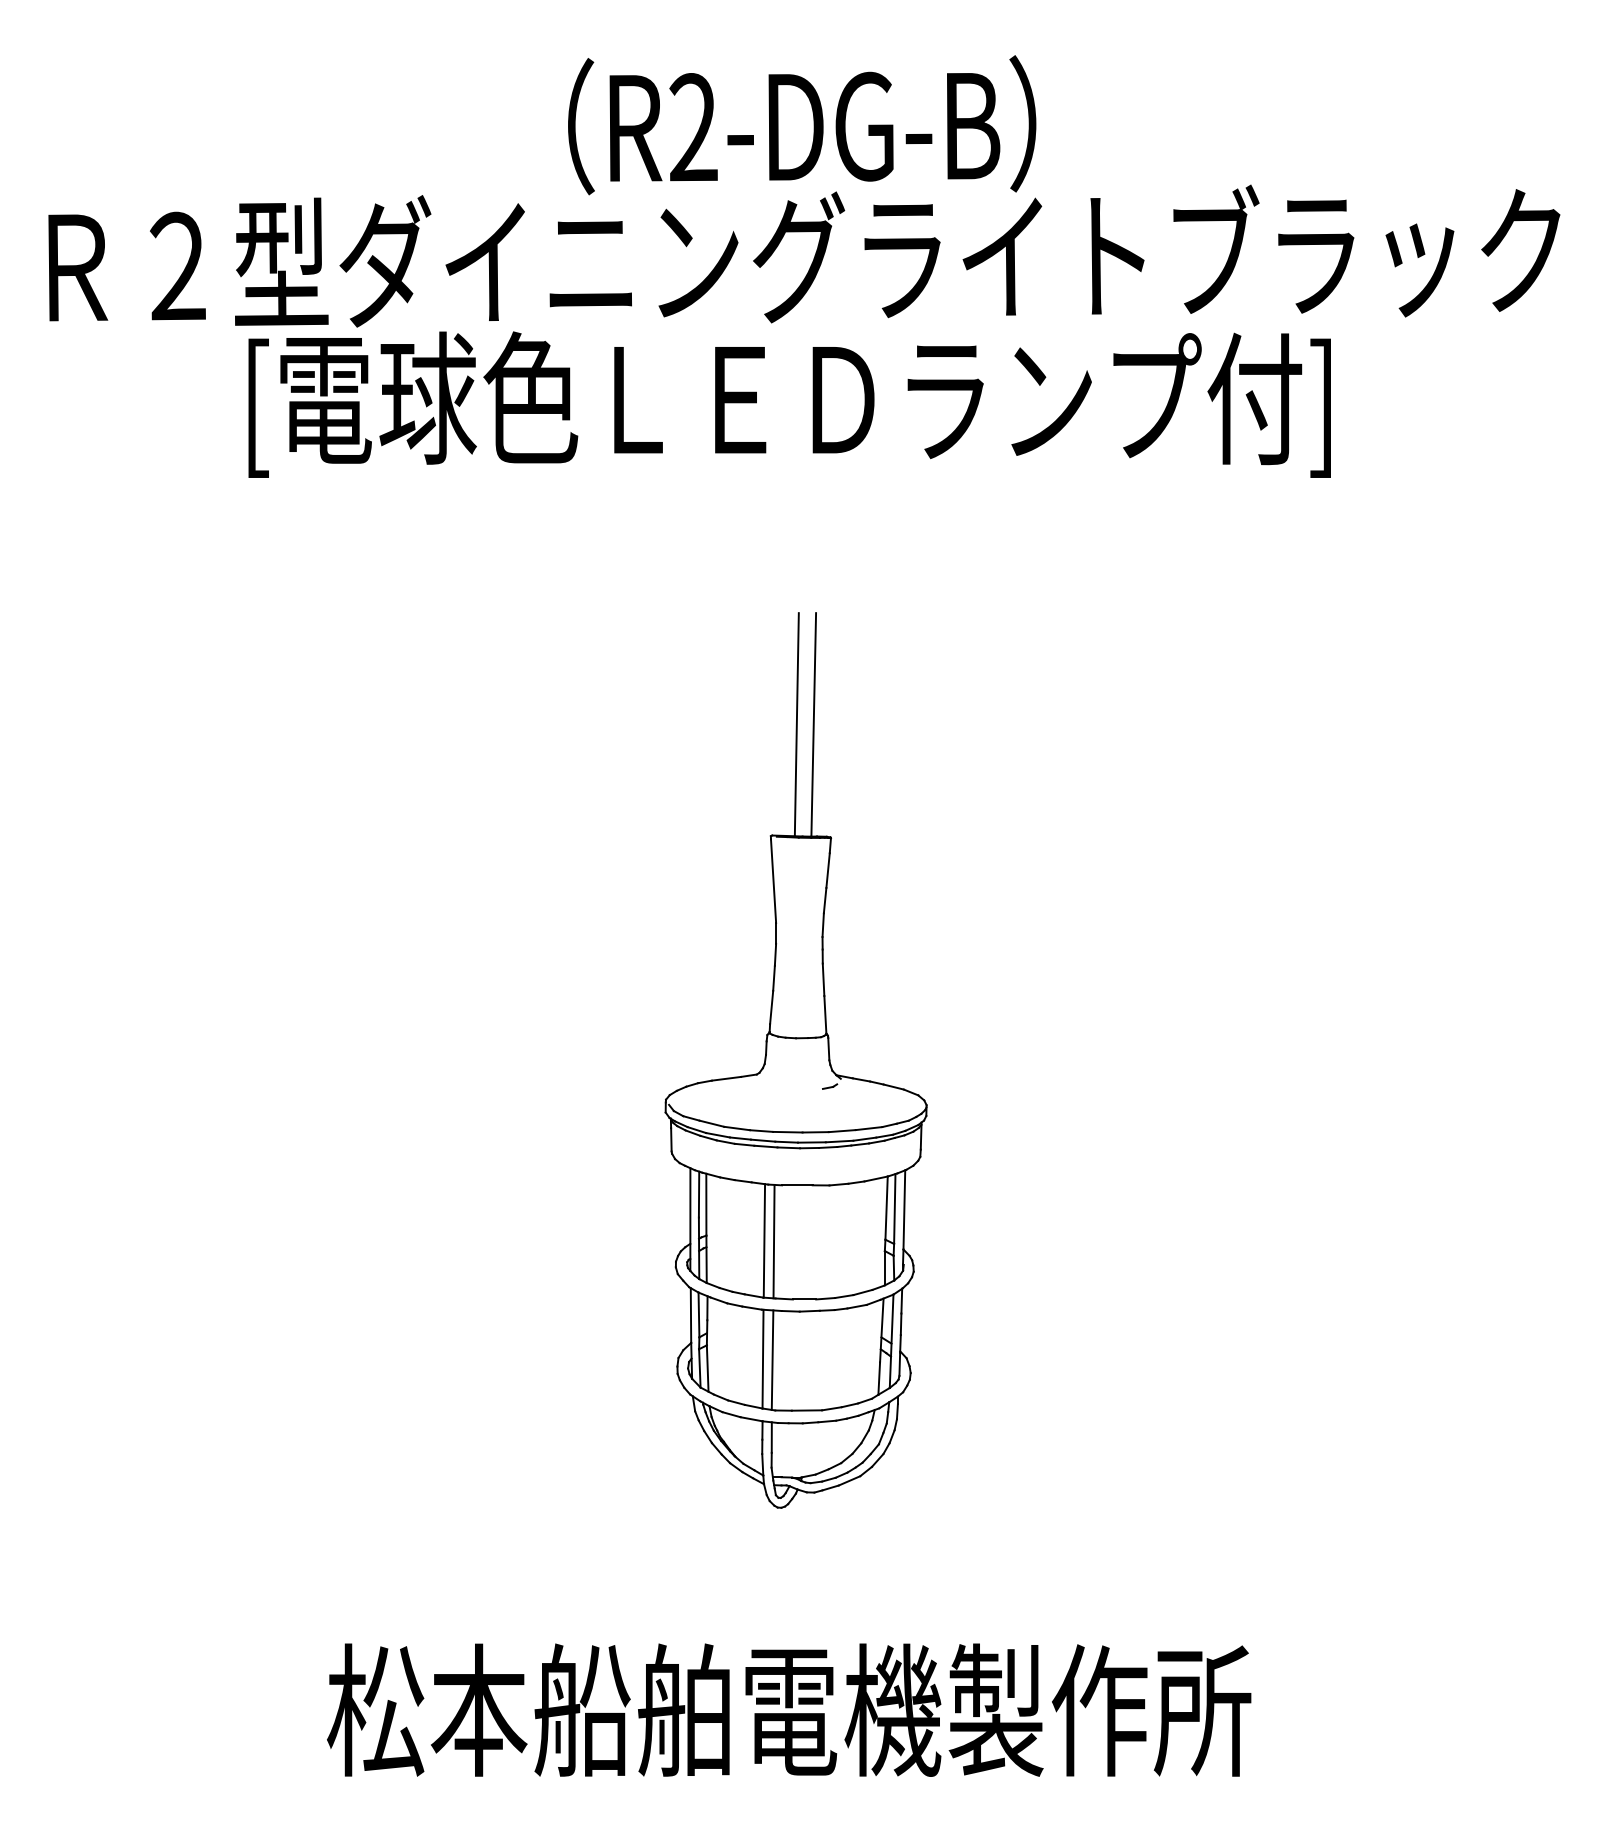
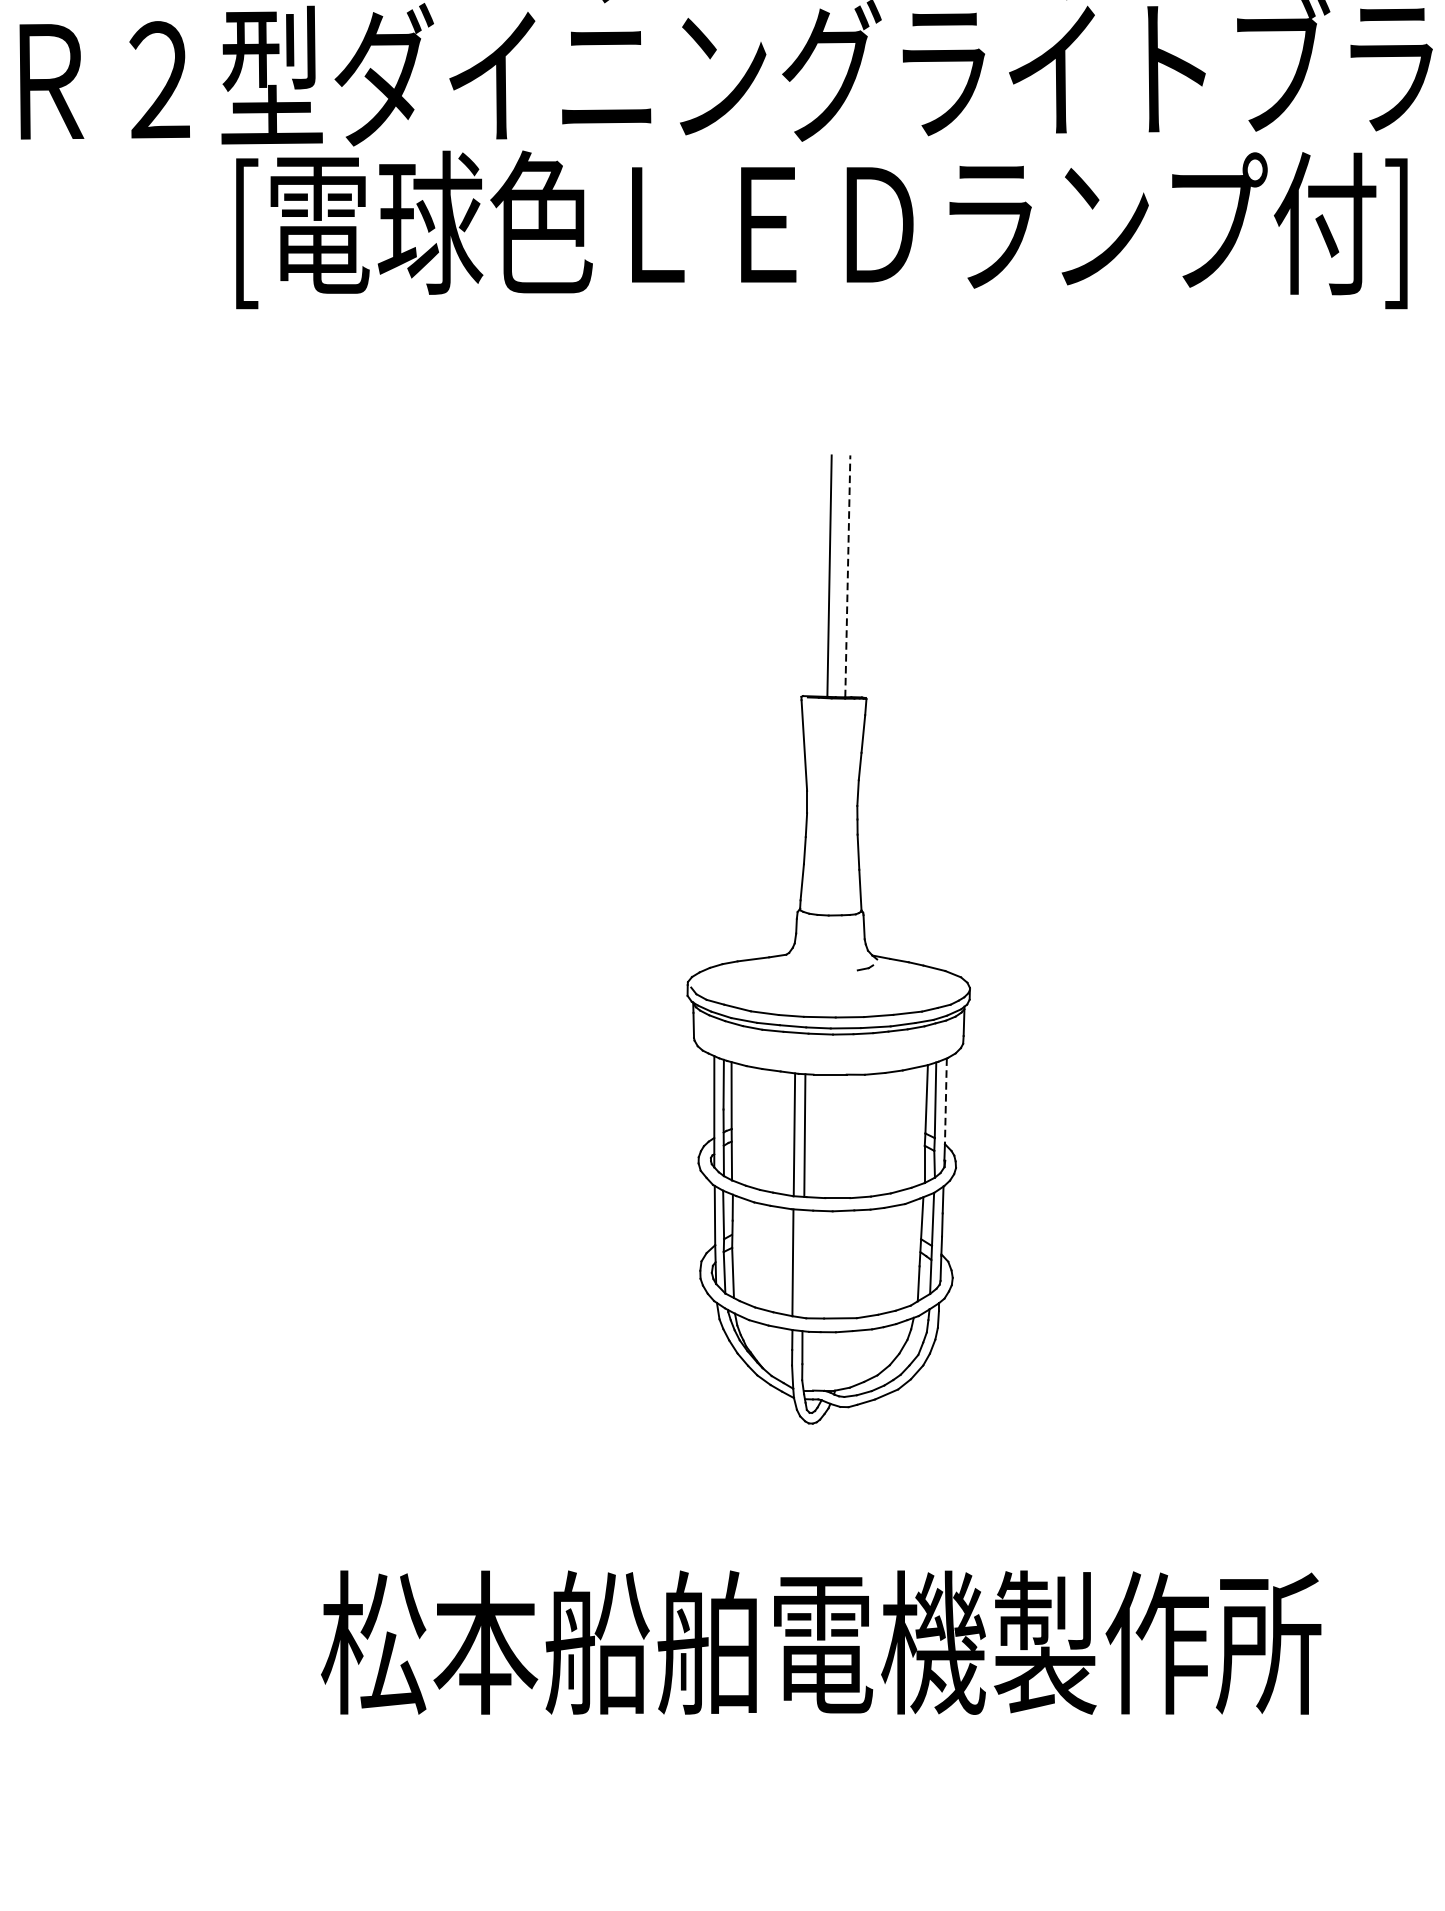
line: (813, 724) -> (847, 575), solid -> dashed
line: (904, 1209) -> (946, 1100), solid -> dashed
line: (772, 1359) -> (803, 1263), removed

